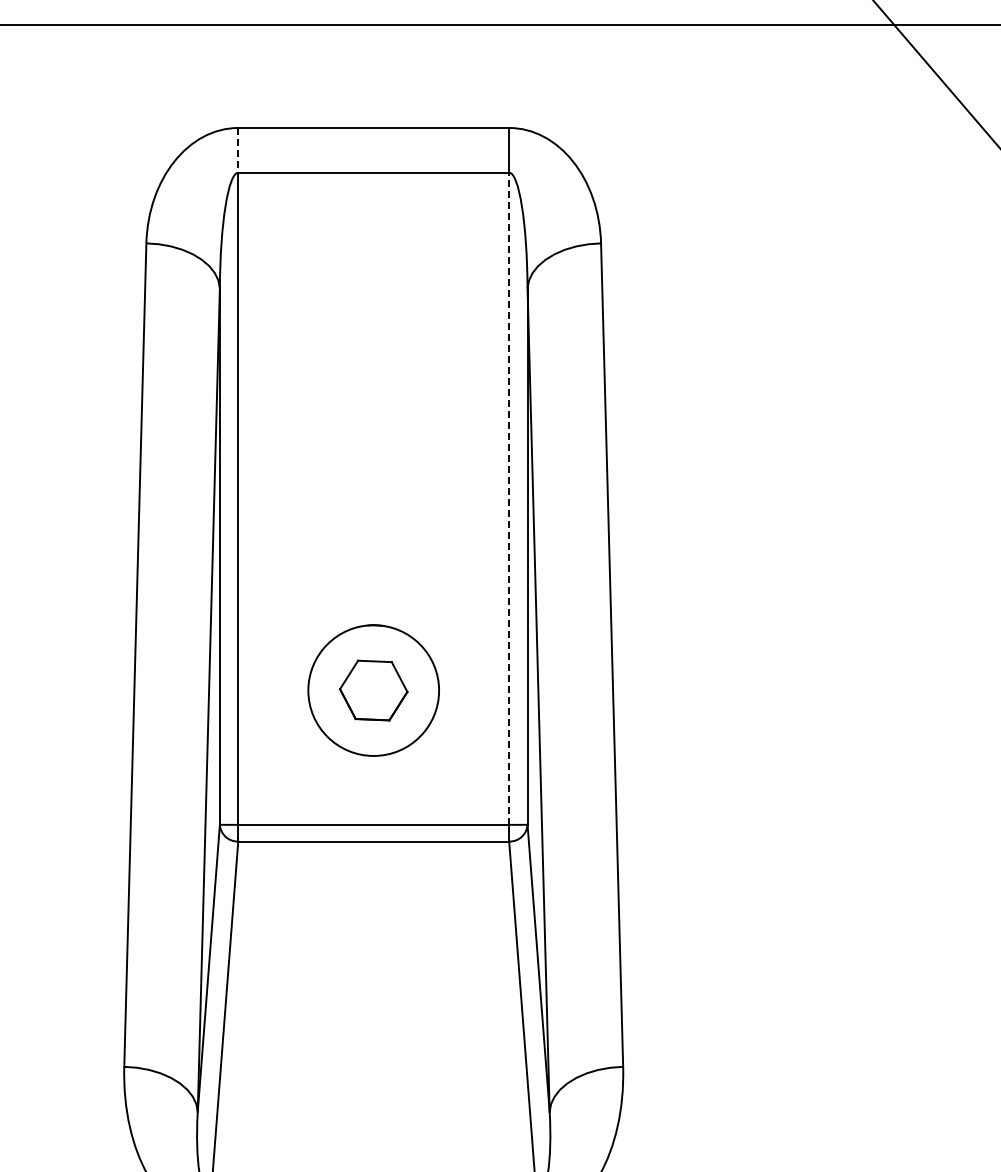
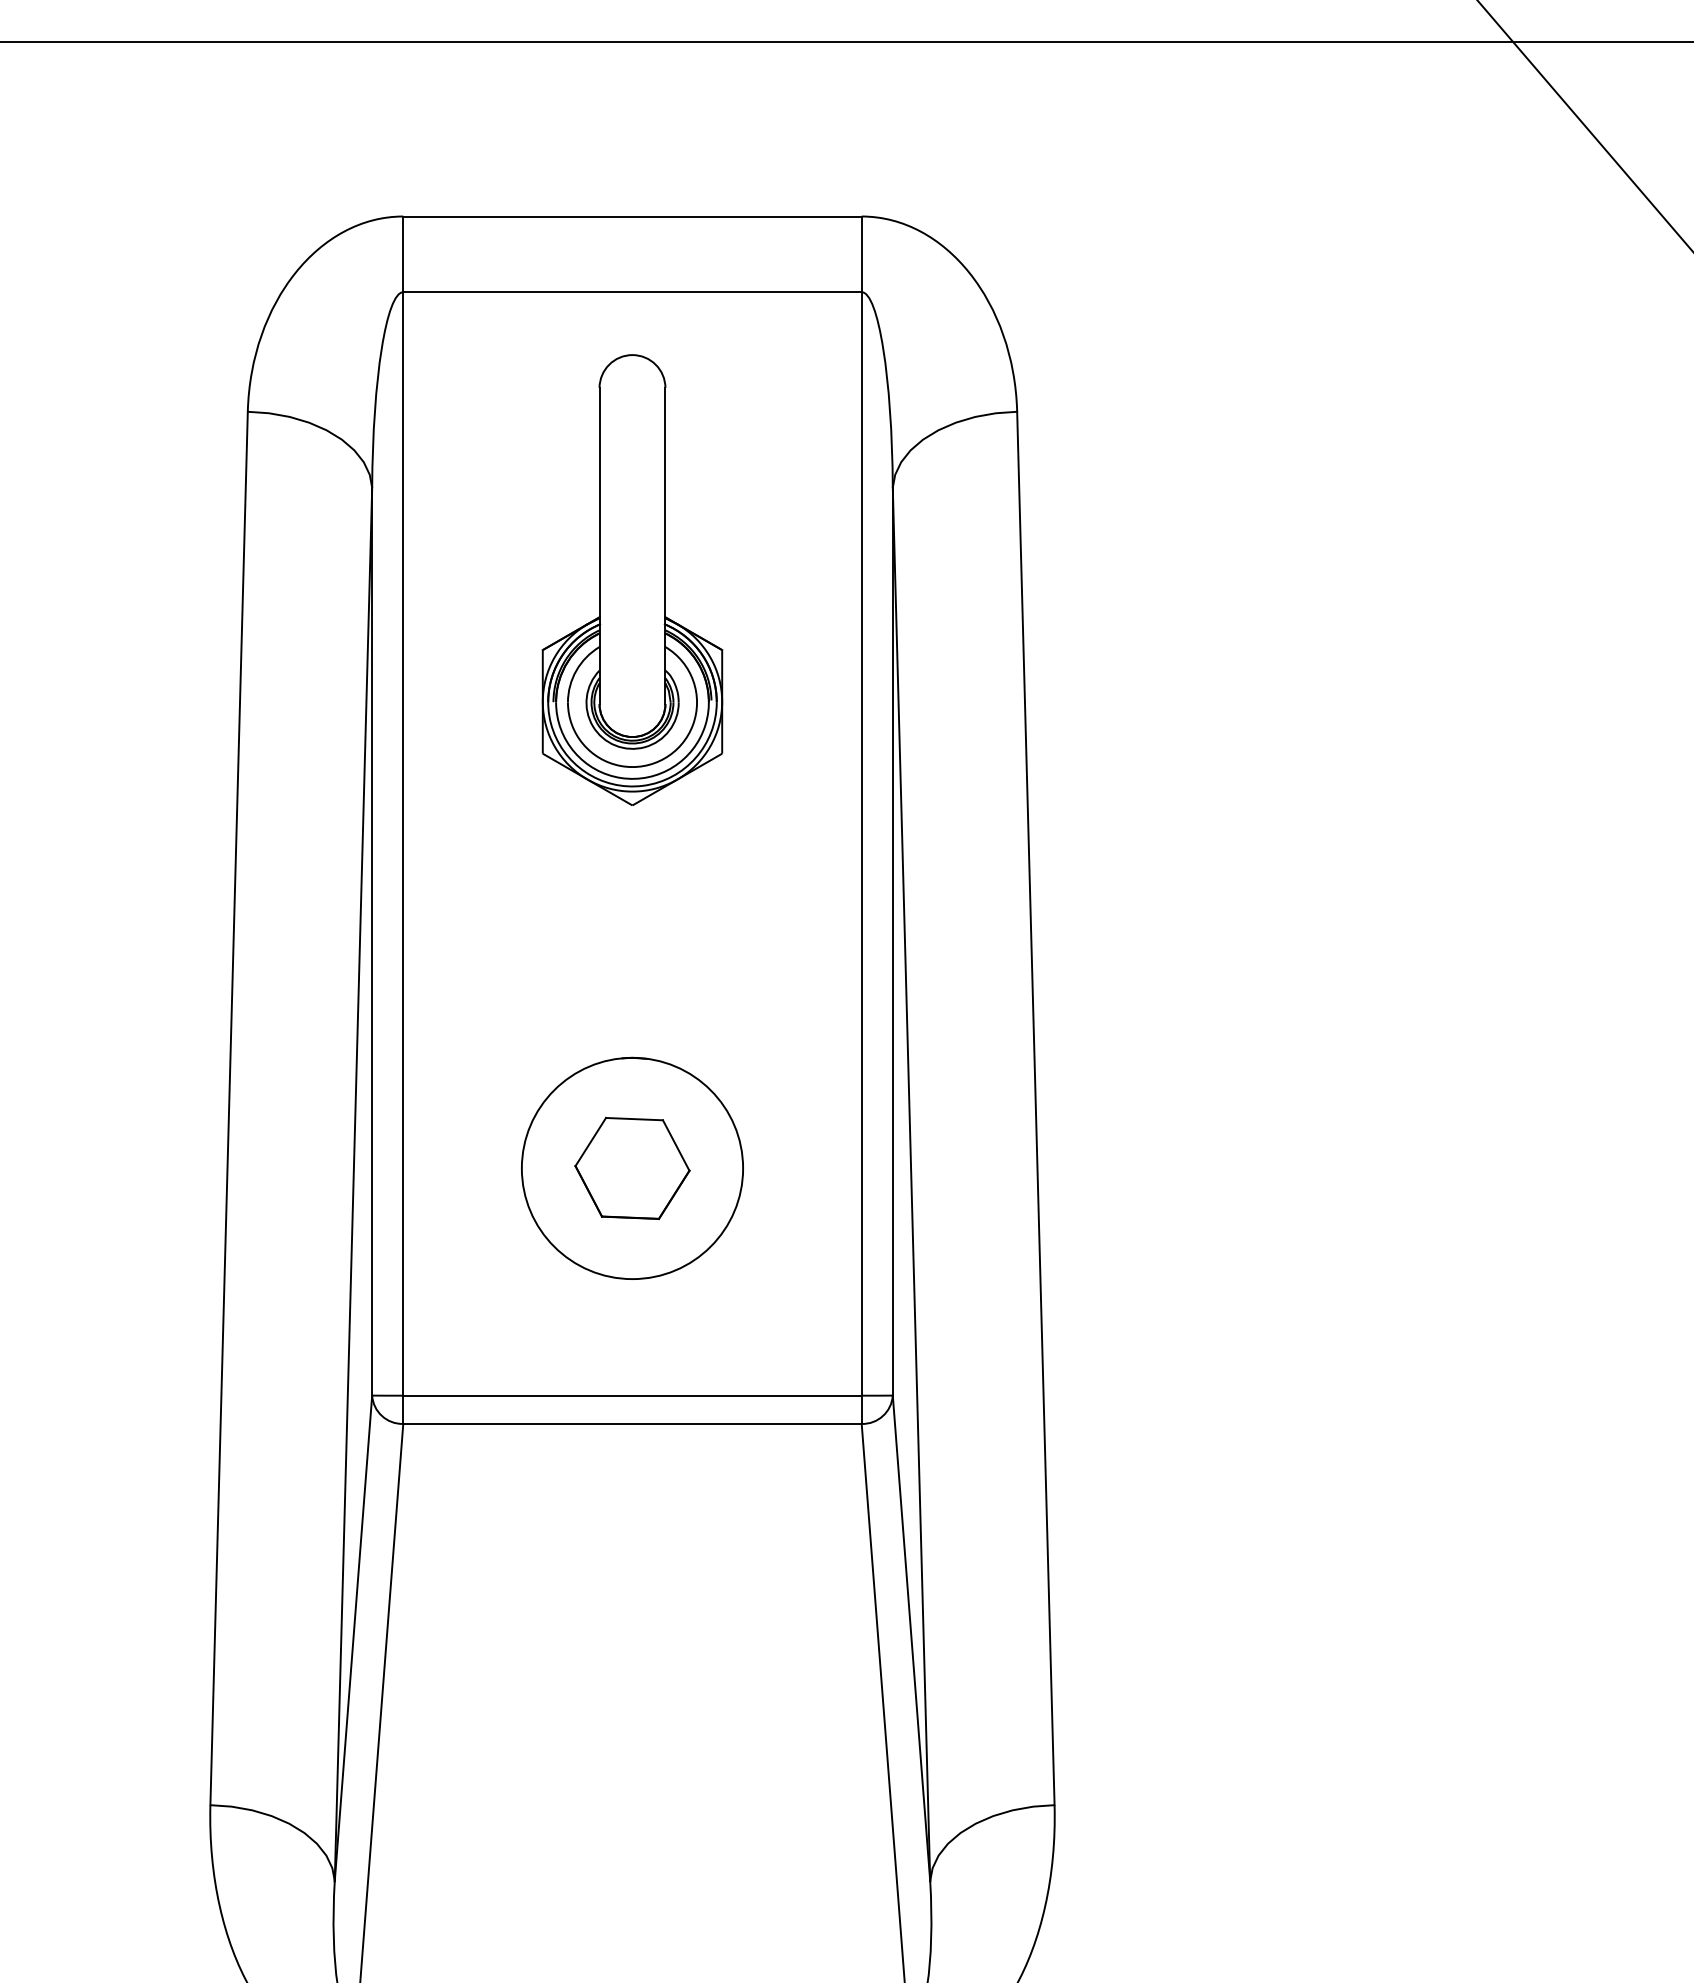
line: (238, 150) -> (403, 254), dashed -> solid
part: (373, 342) -> (632, 579), added
line: (509, 498) -> (862, 843), dashed -> solid

